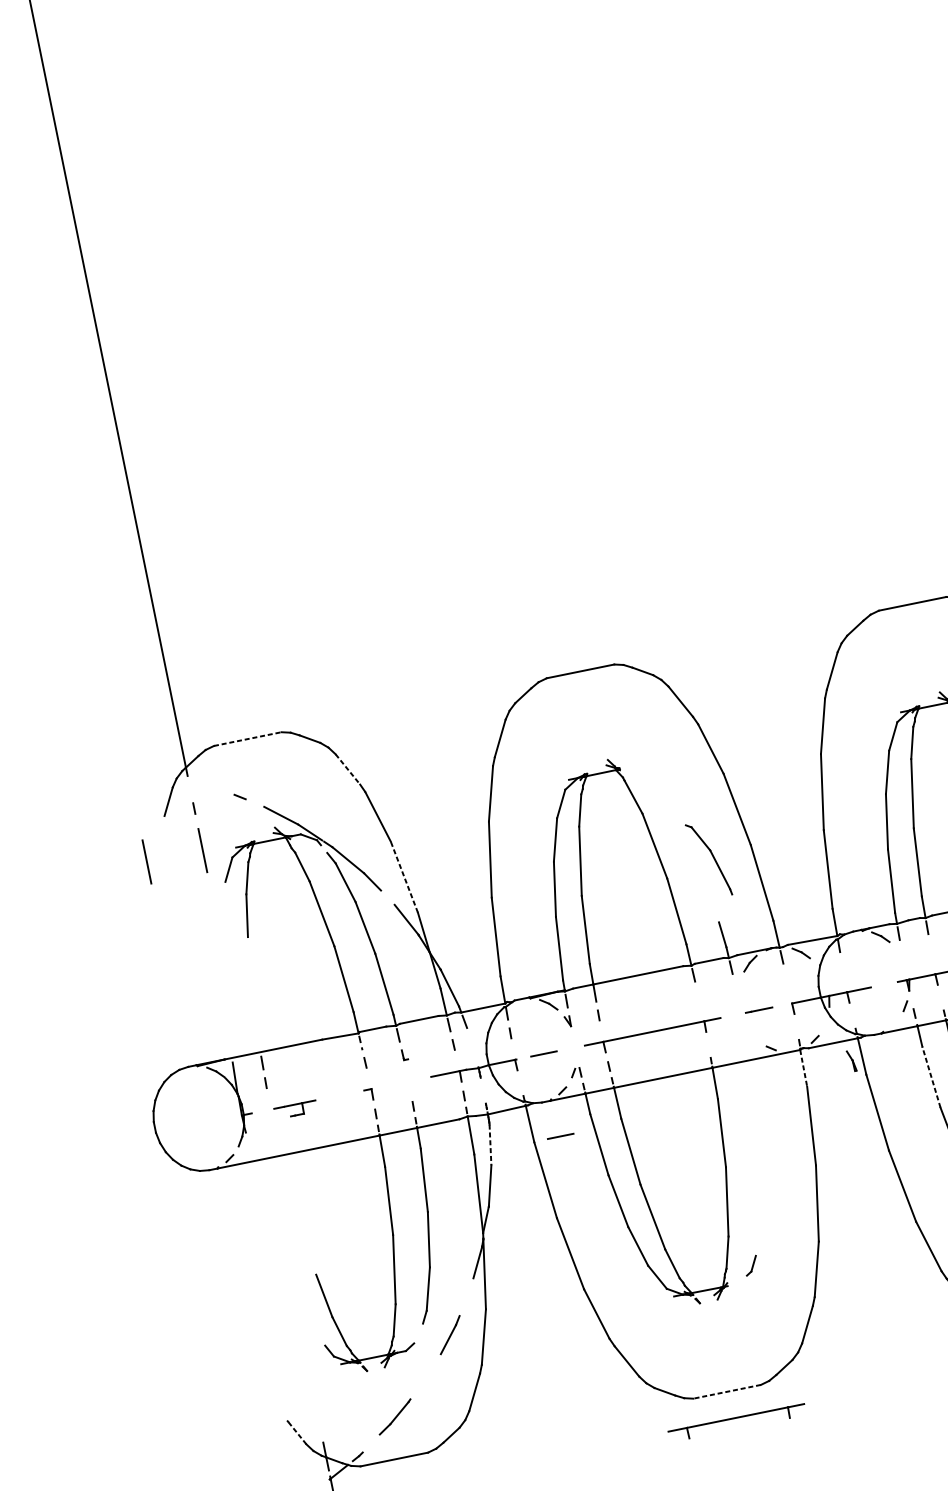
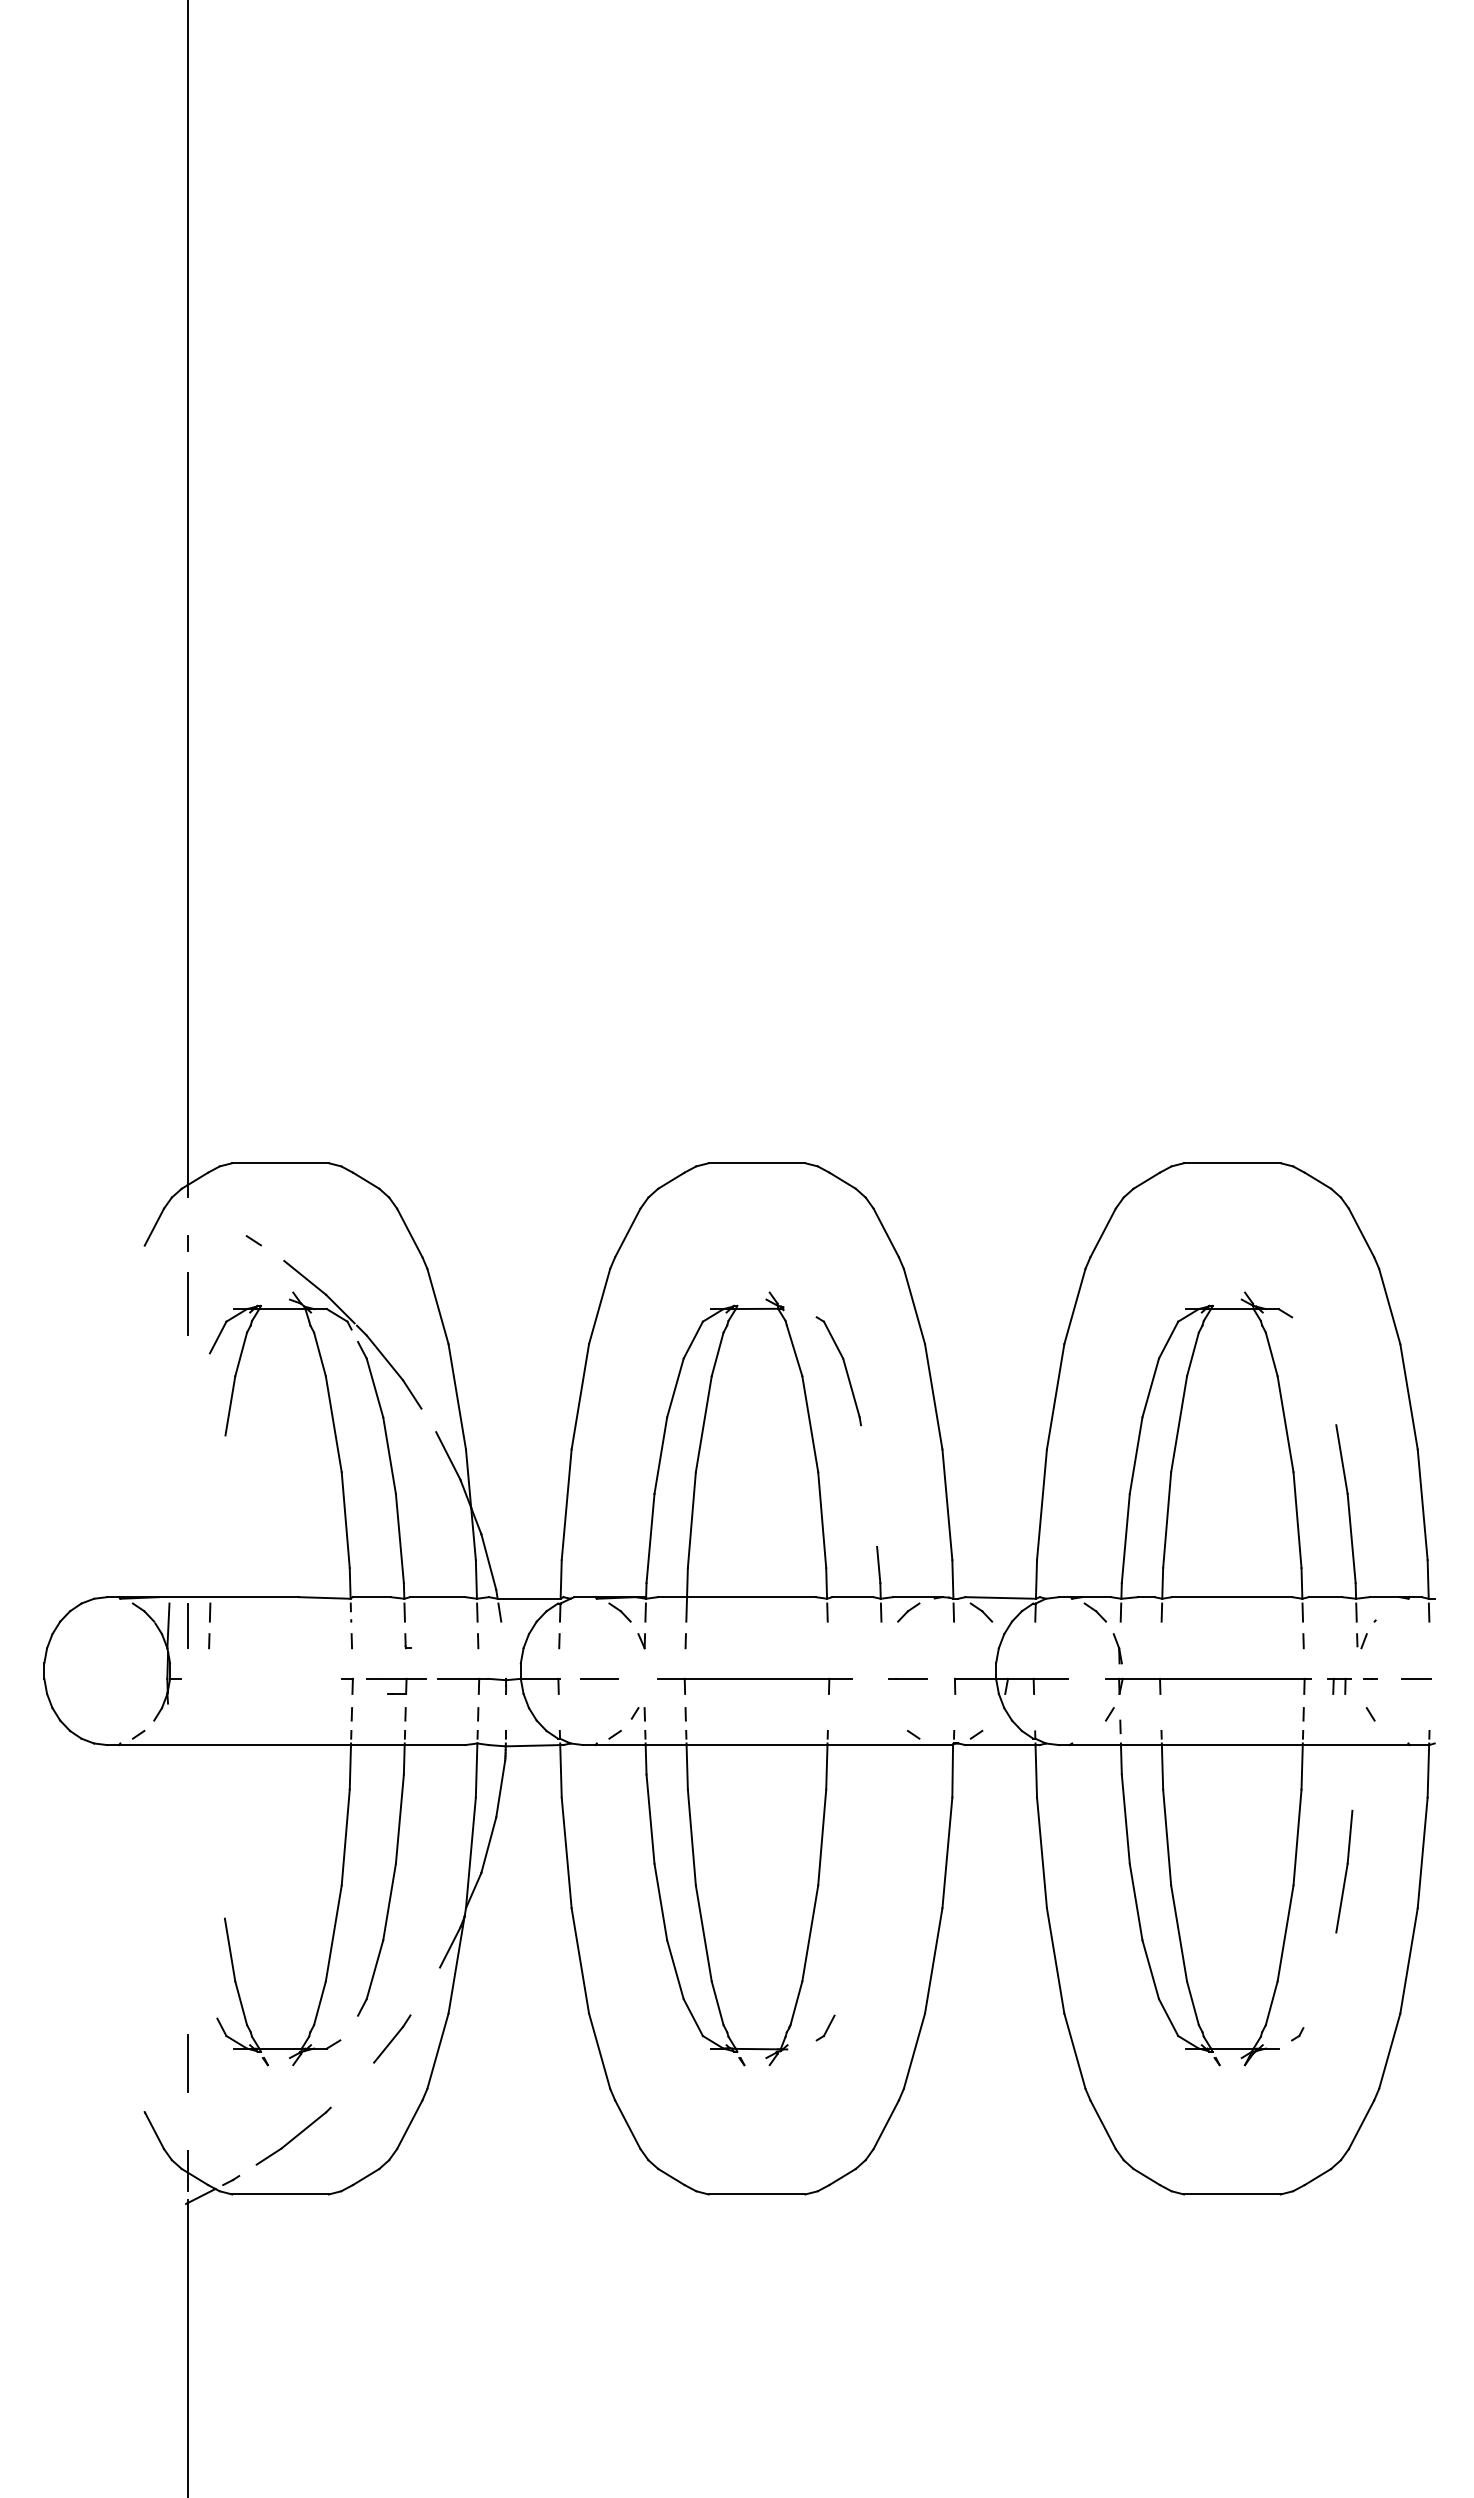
line: (248, 739) -> (281, 1163), dashed -> solid
line: (348, 769) -> (410, 1233), dashed -> solid
part: (713, 859) -> (845, 1371), moved
line: (146, 861) -> (107, 1303), removed
line: (404, 876) -> (457, 1396), dashed -> solid
part: (851, 1060) -> (1117, 1648), moved
line: (803, 1068) -> (952, 1771), dashed -> solid
line: (248, 1075) -> (187, 1625), added
line: (931, 1077) -> (1125, 1819), dashed -> solid
part: (295, 1105) -> (396, 1679), moved
line: (560, 1136) -> (599, 1796), removed
line: (490, 1145) -> (500, 1789), dashed -> solid
line: (310, 1381) -> (187, 2063), added
line: (726, 1391) -> (756, 2194), dashed -> solid
part: (394, 1416) -> (293, 2135), size x1.43
part: (735, 1418) -> (761, 2233), removed
line: (297, 1432) -> (154, 2130), dashed -> solid

